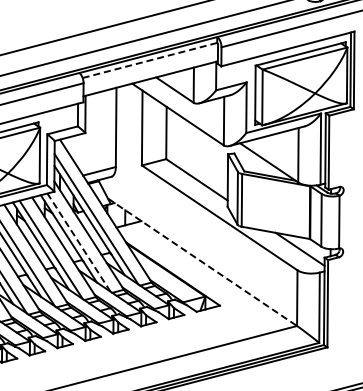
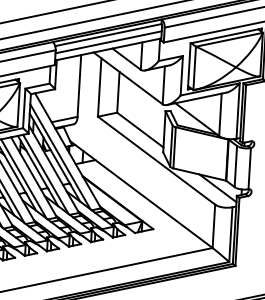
line: (149, 60) -> (108, 35), dashed -> solid
line: (150, 69) -> (108, 42), added
line: (78, 242) -> (45, 174), dashed -> solid
line: (202, 262) -> (141, 194), dashed -> solid

